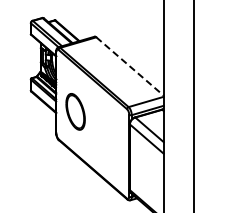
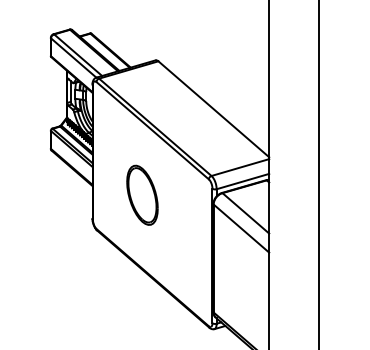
line: (130, 66) -> (214, 109), dashed -> solid
part: (75, 111) -> (142, 194), moved

